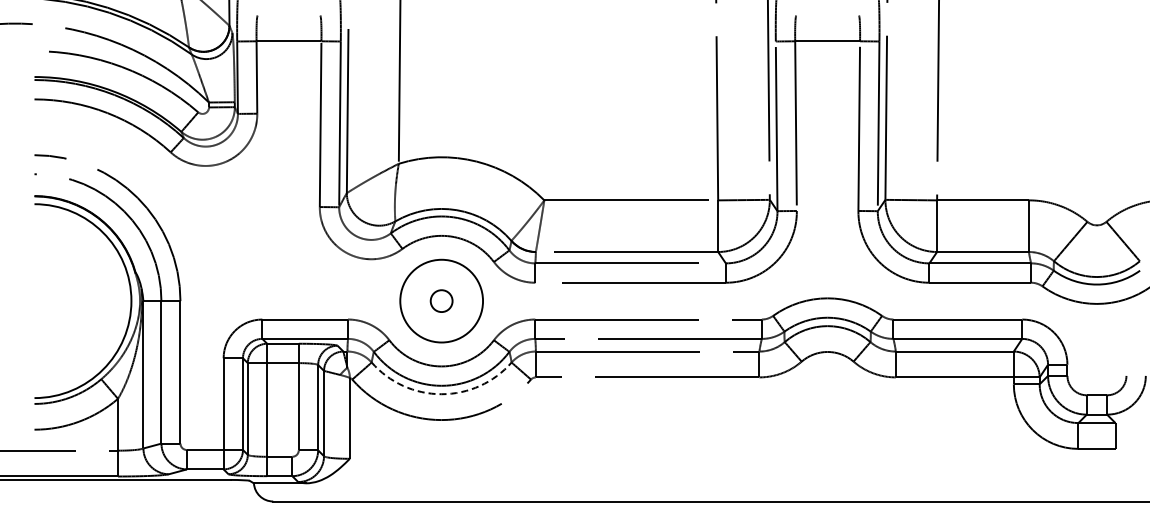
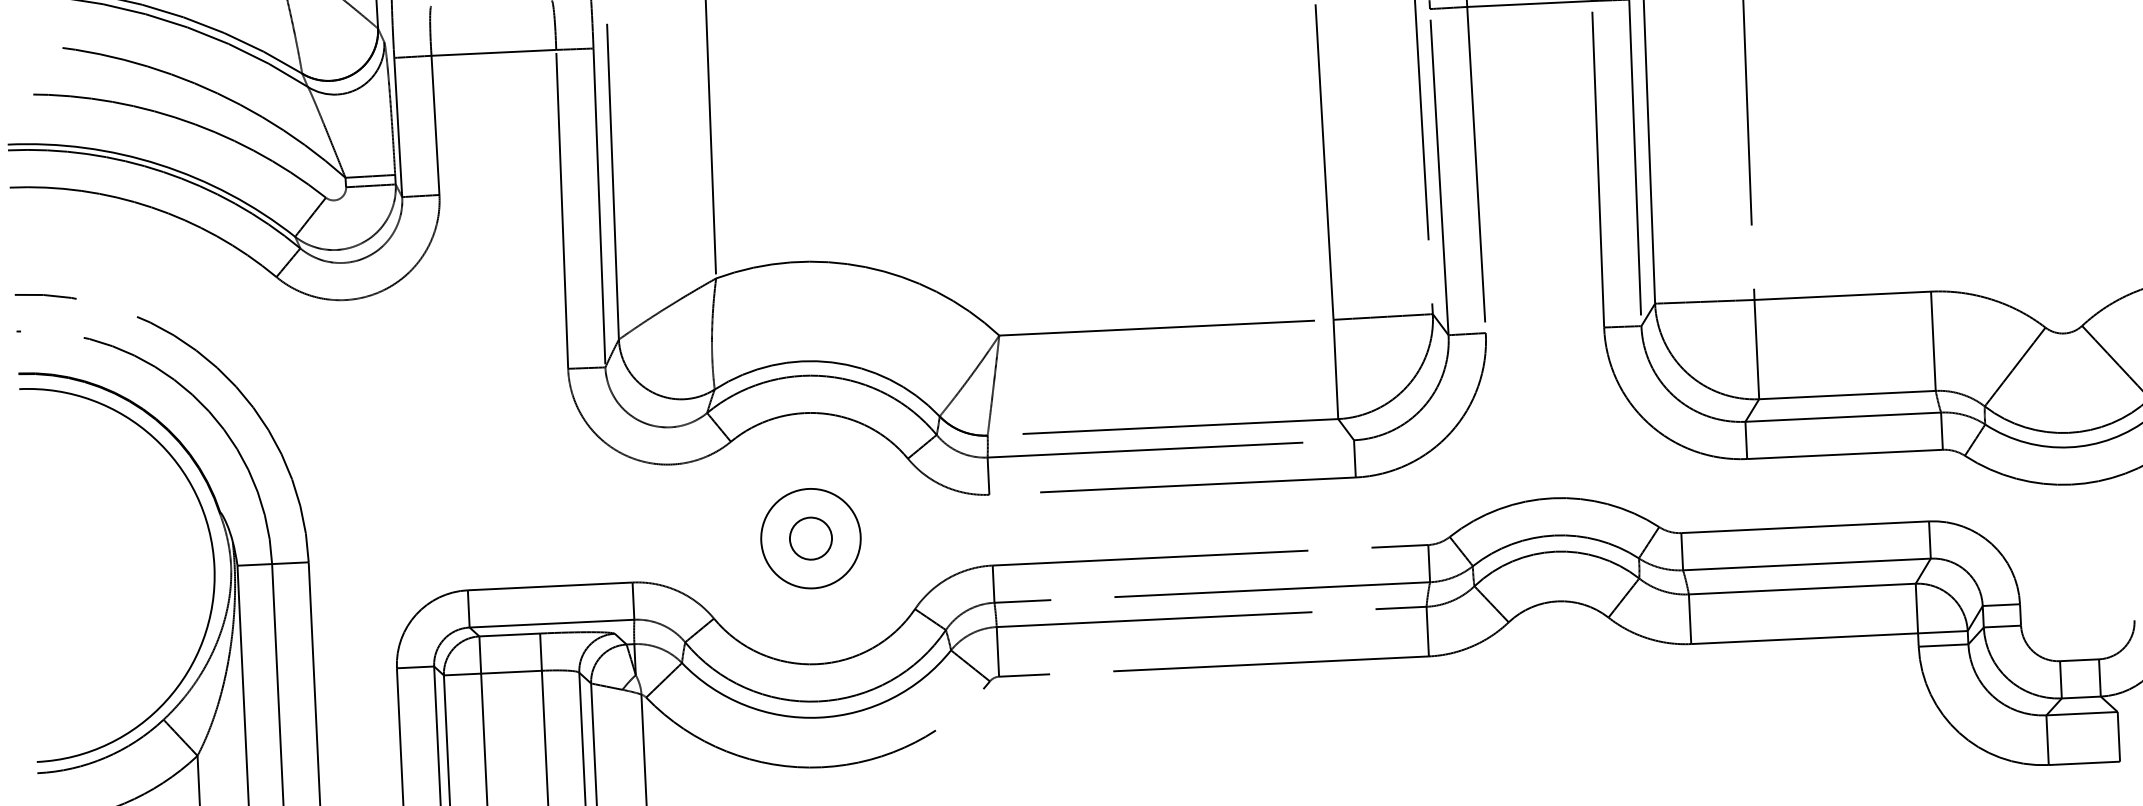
circle: (441, 300) -> (810, 537), size x0.62
arc: (441, 394) -> (819, 718), dashed -> solid

